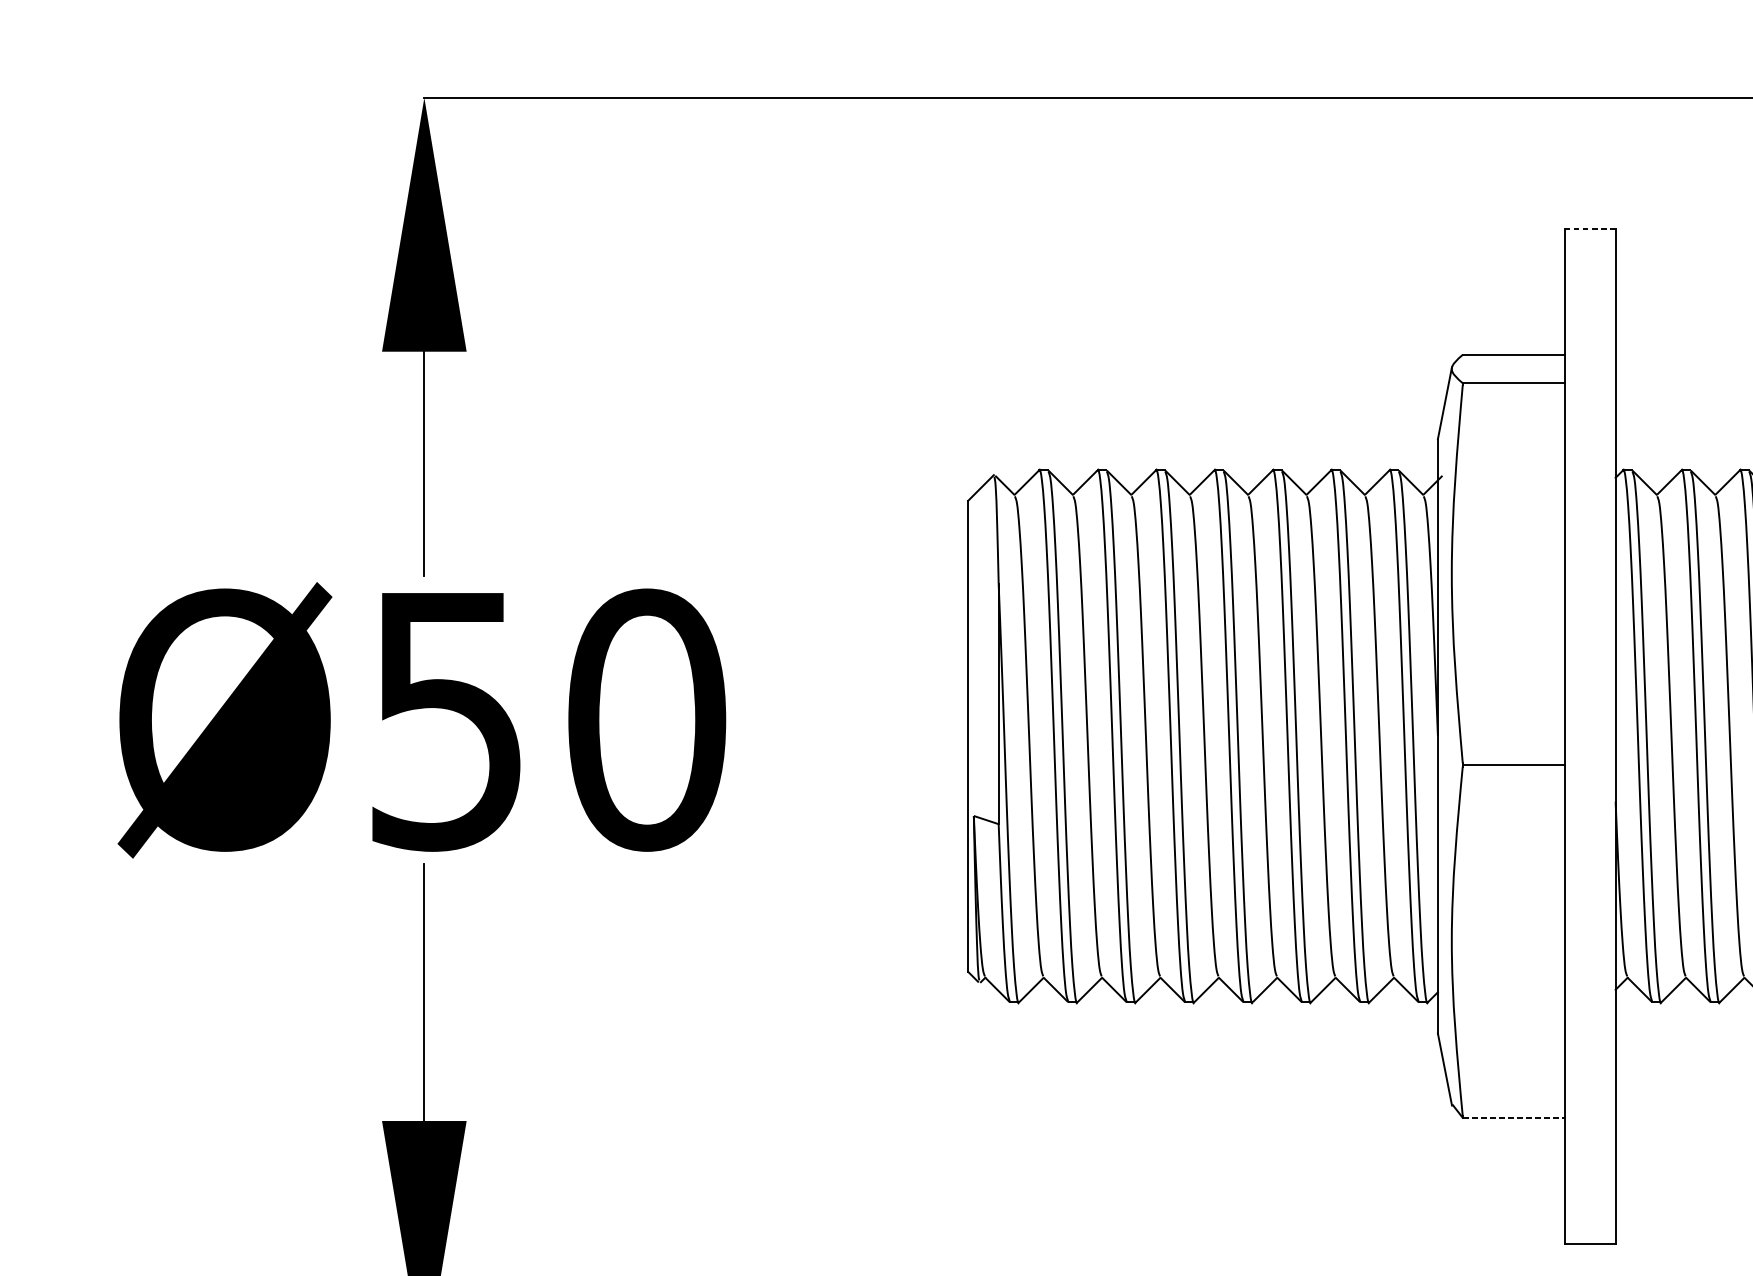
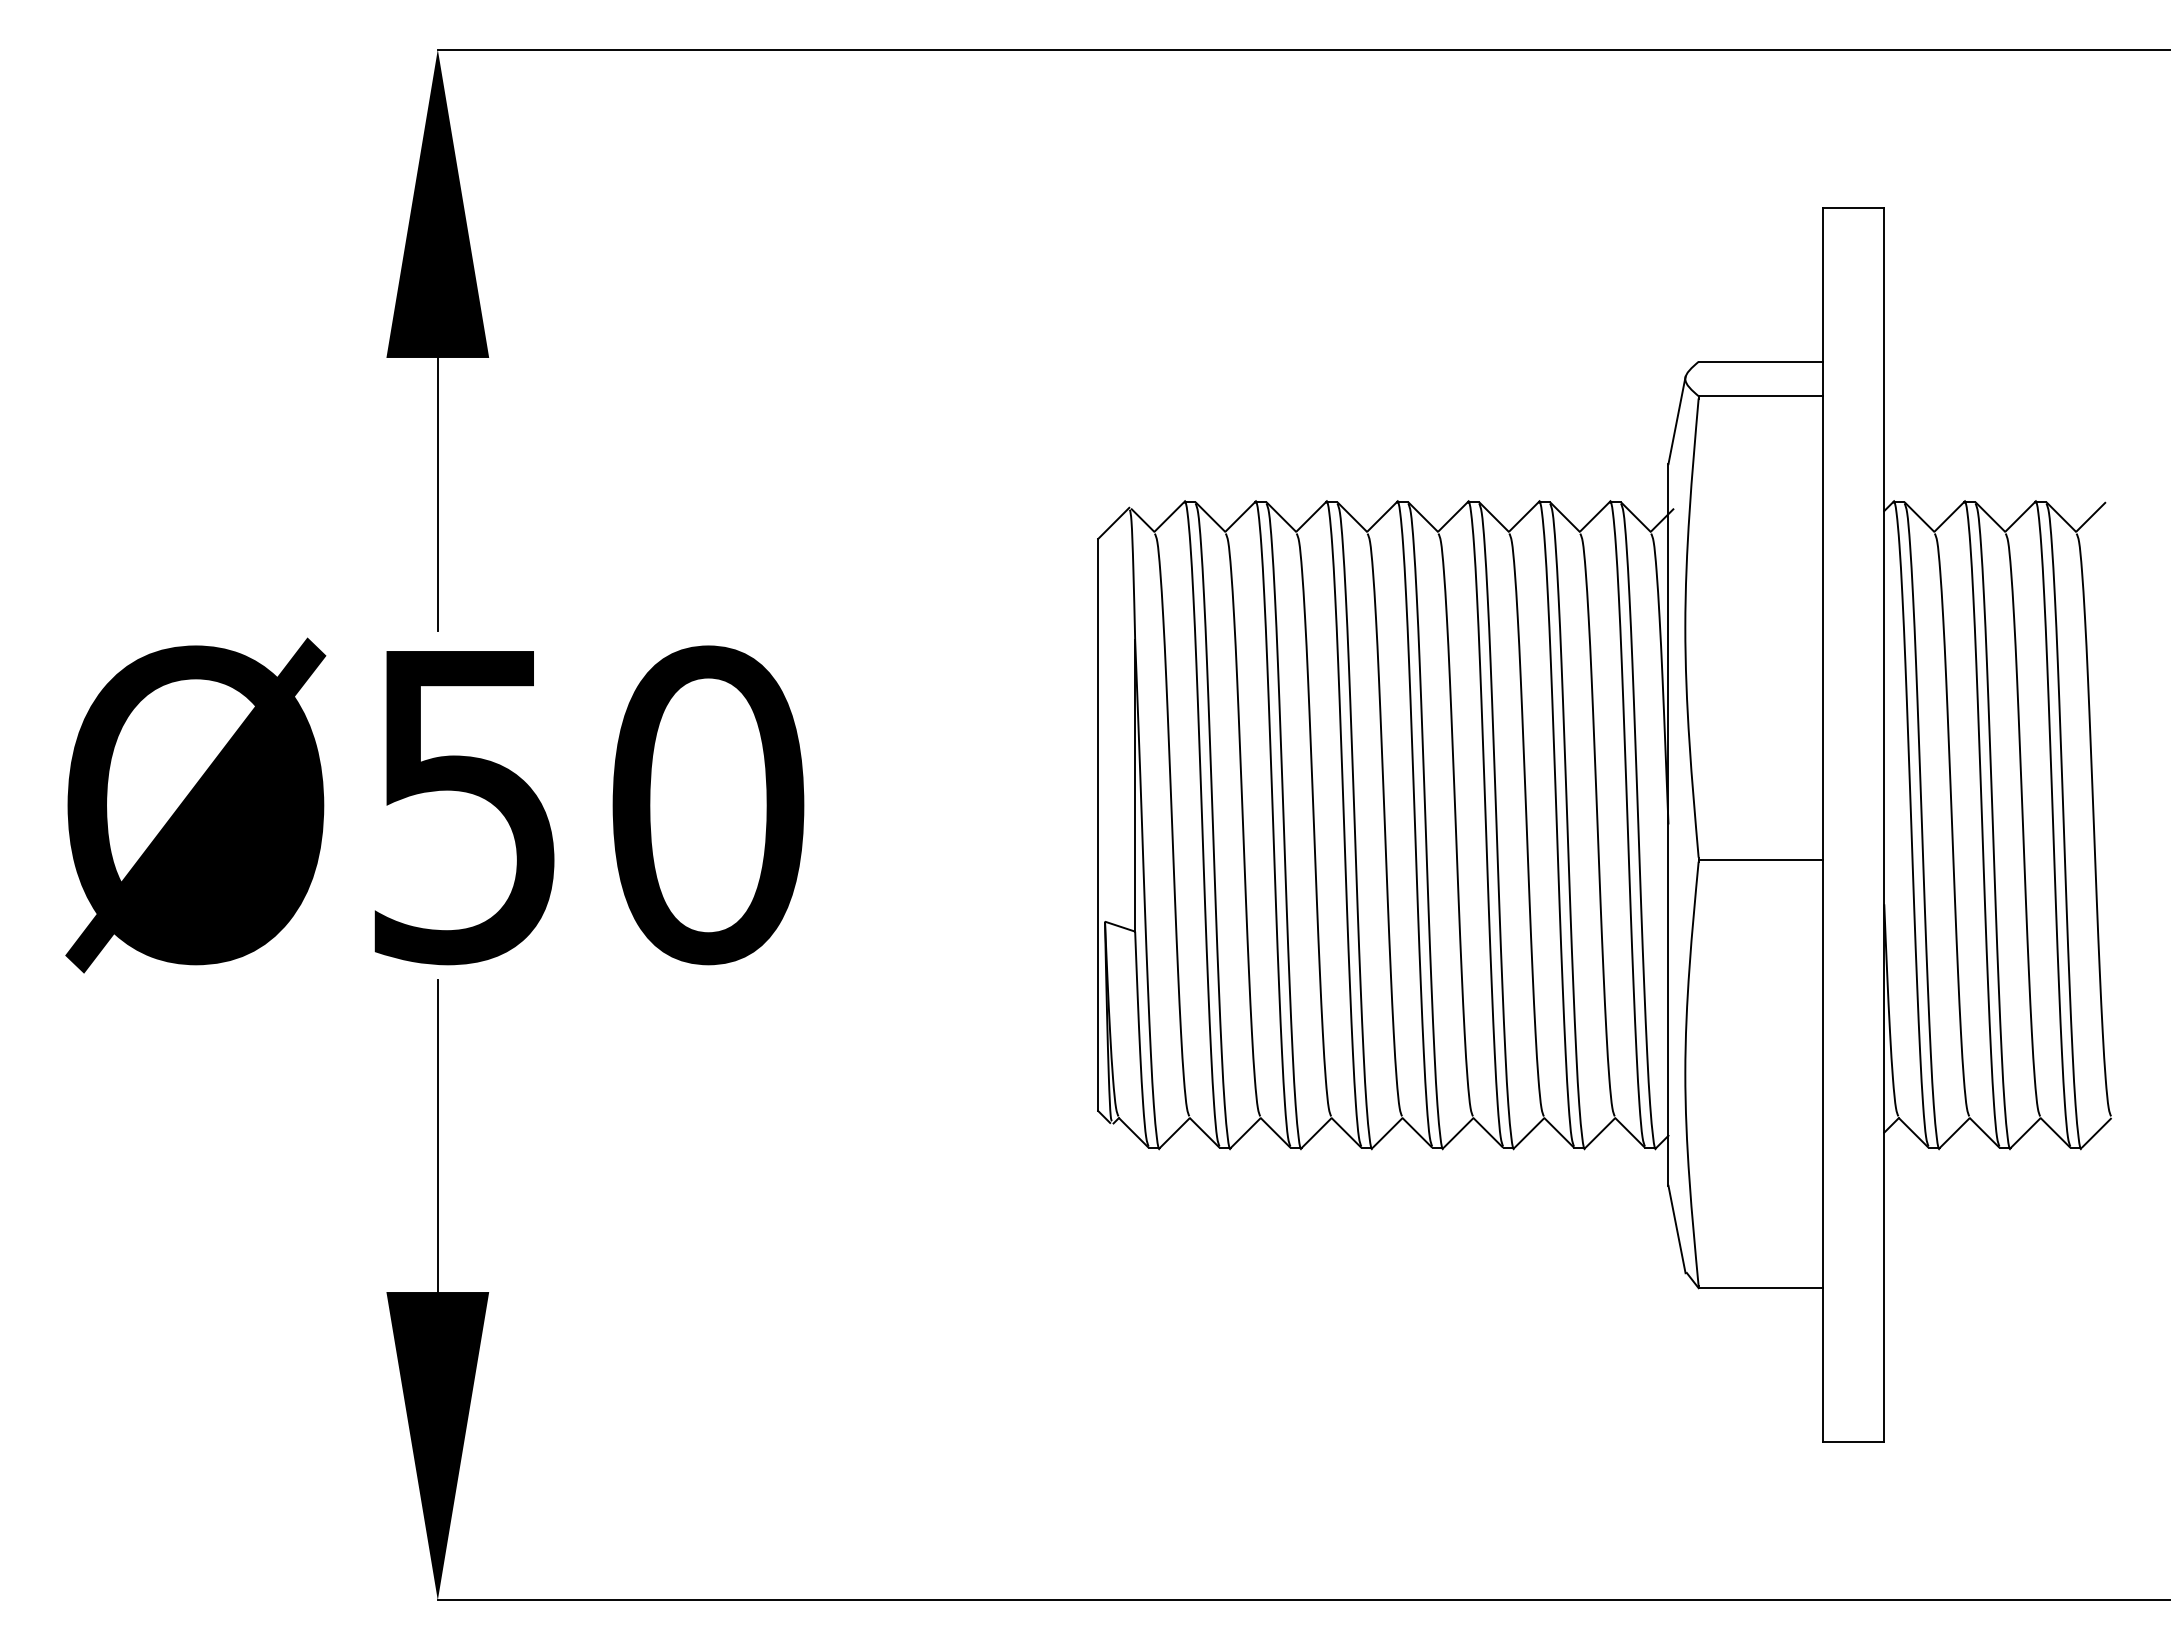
line: (1590, 228) -> (1853, 208), dashed -> solid
line: (1513, 1118) -> (1760, 1288), dashed -> solid

